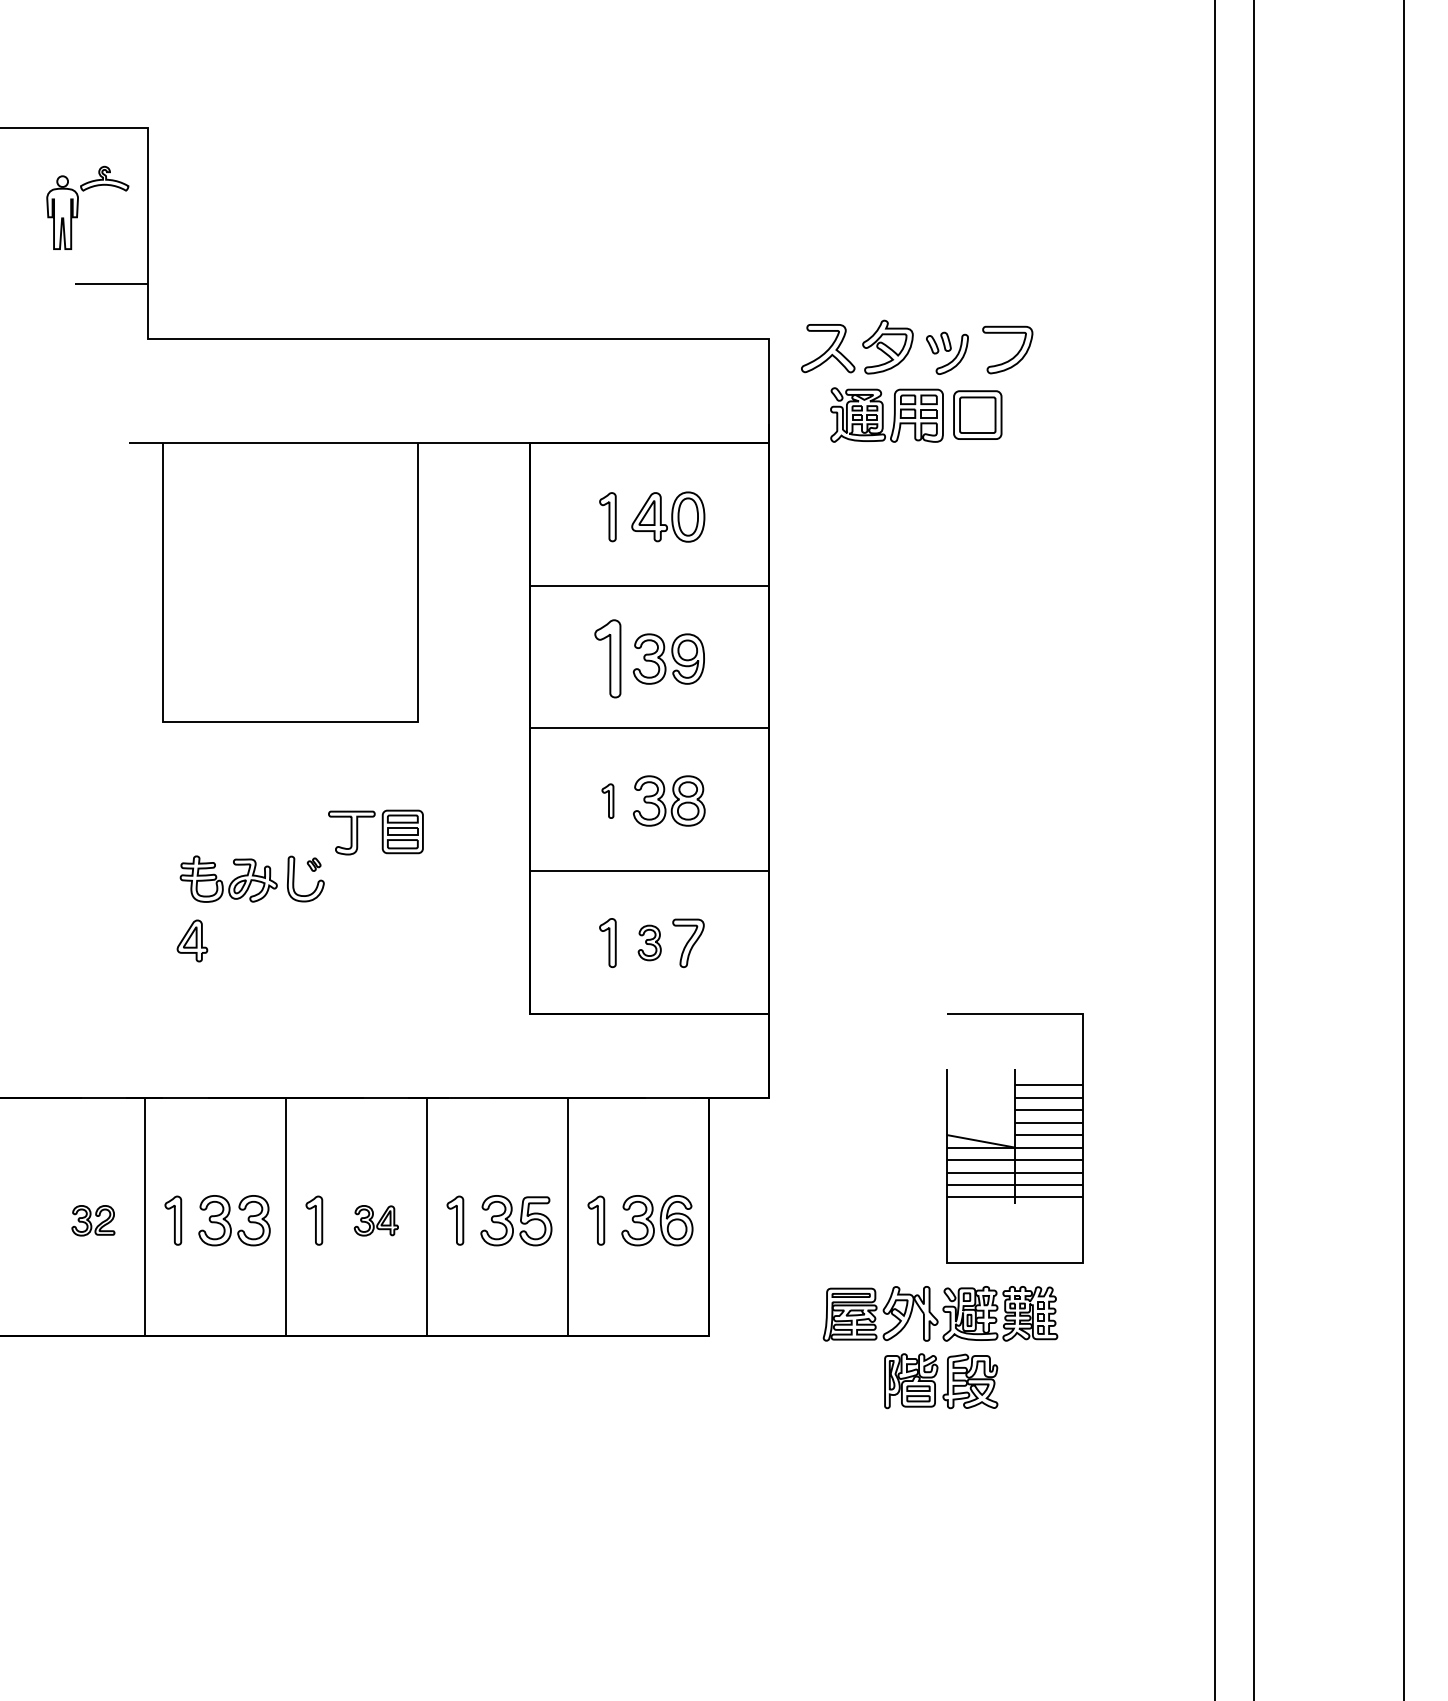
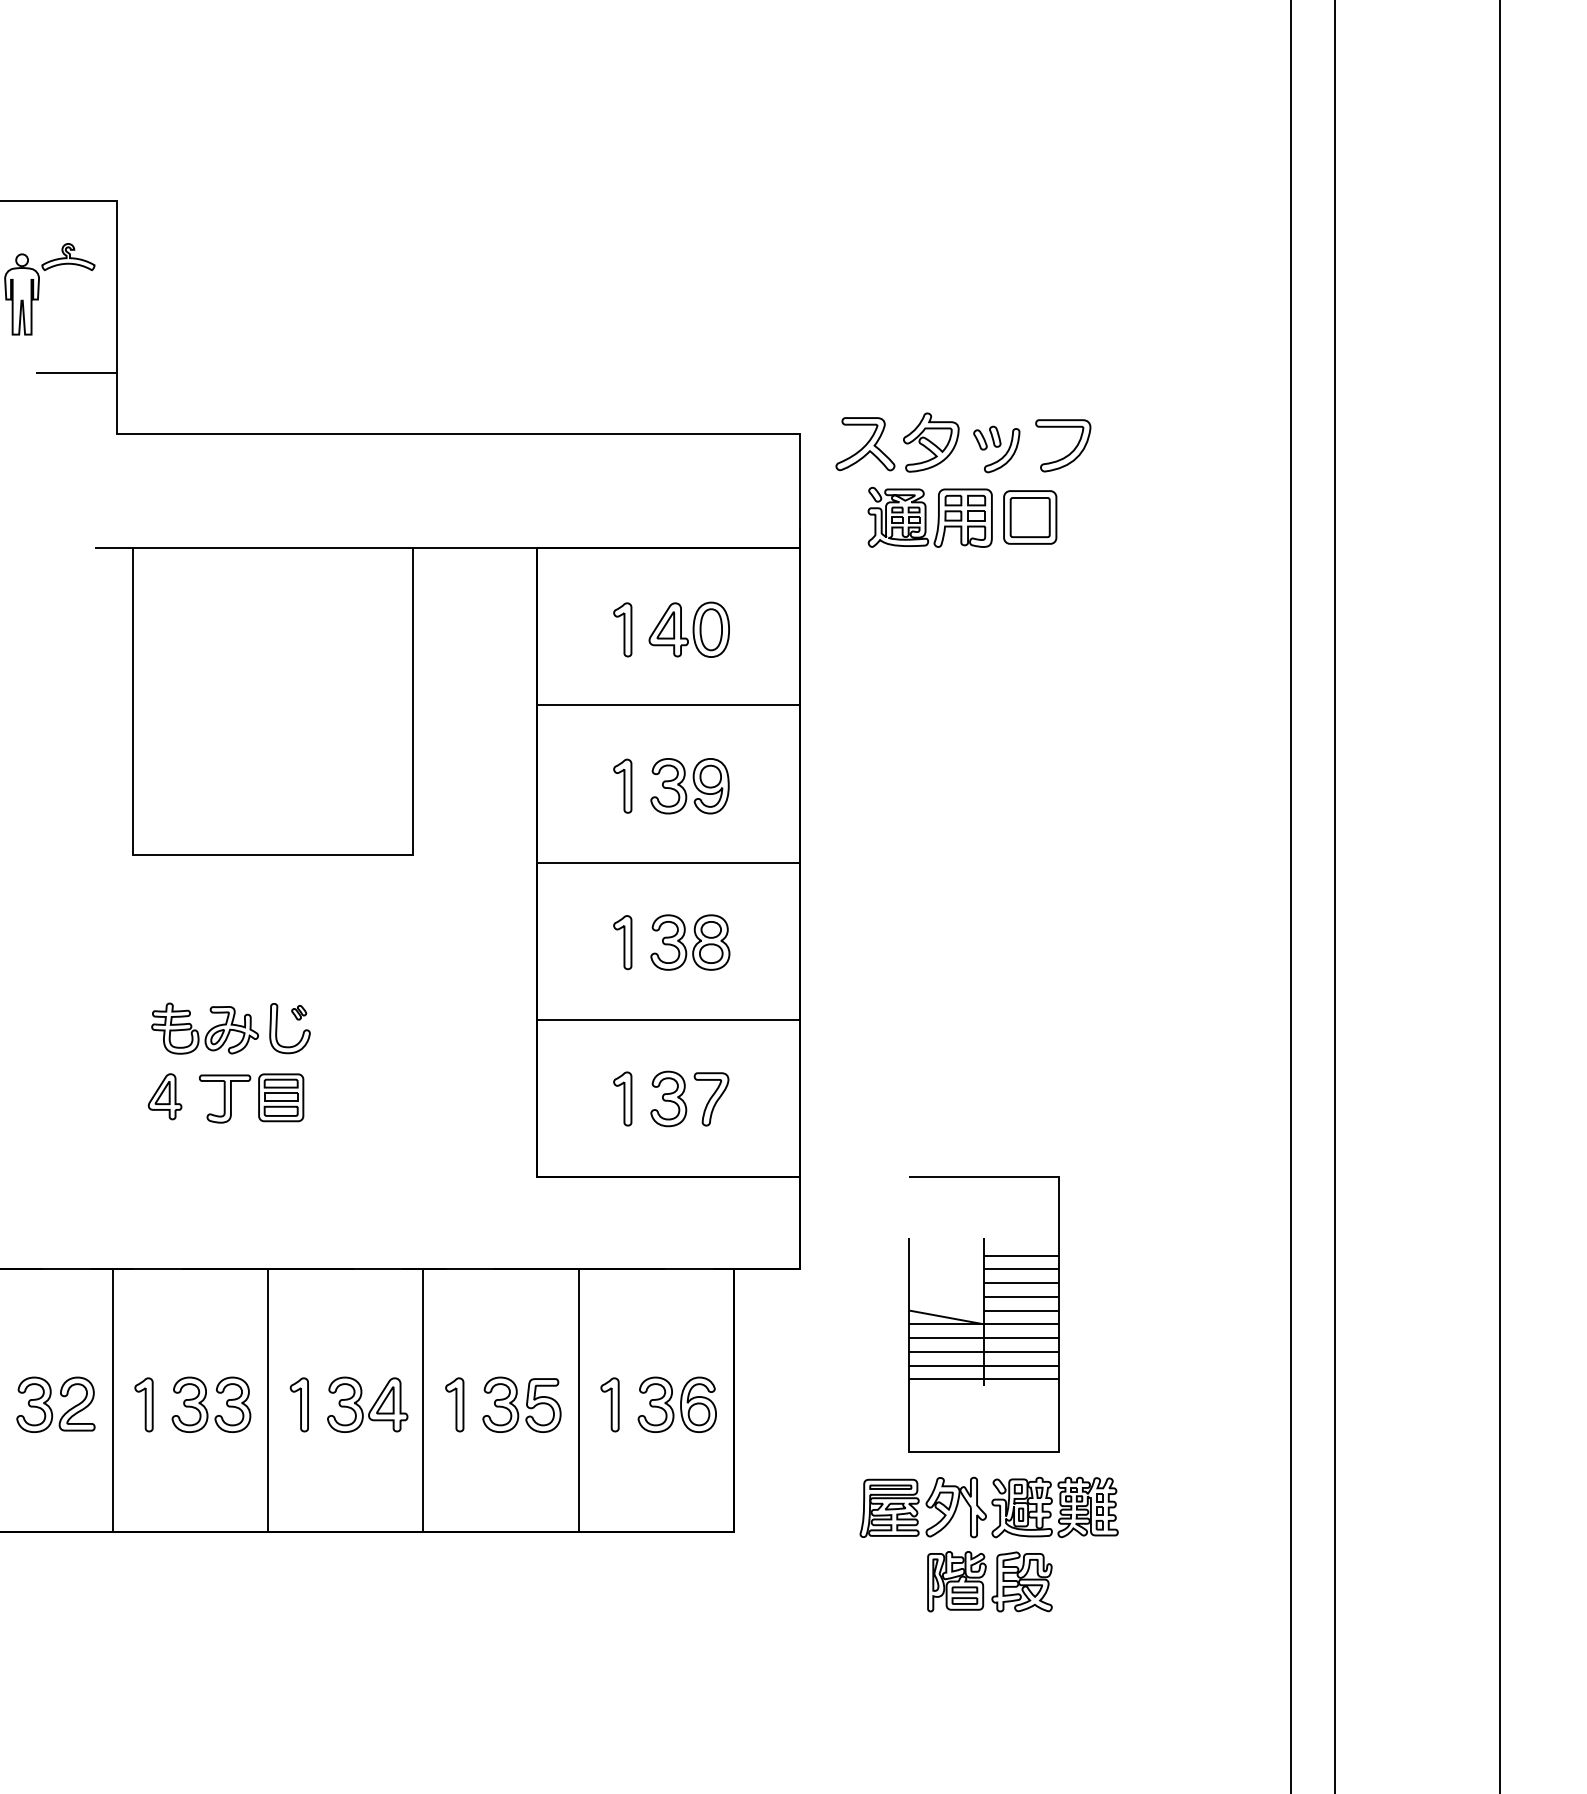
part: (607, 659) -> (622, 786), size x0.62
part: (607, 801) -> (622, 943), size x1.43
part: (375, 832) -> (251, 1098), moved
part: (649, 942) -> (668, 1098), size x1.43
part: (1014, 1138) -> (983, 1314), moved
part: (93, 1220) -> (56, 1404), size x1.67
part: (376, 1220) -> (367, 1404), size x1.67

